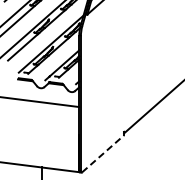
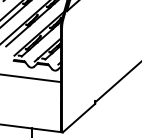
line: (103, 153) -> (79, 117), dashed -> solid

